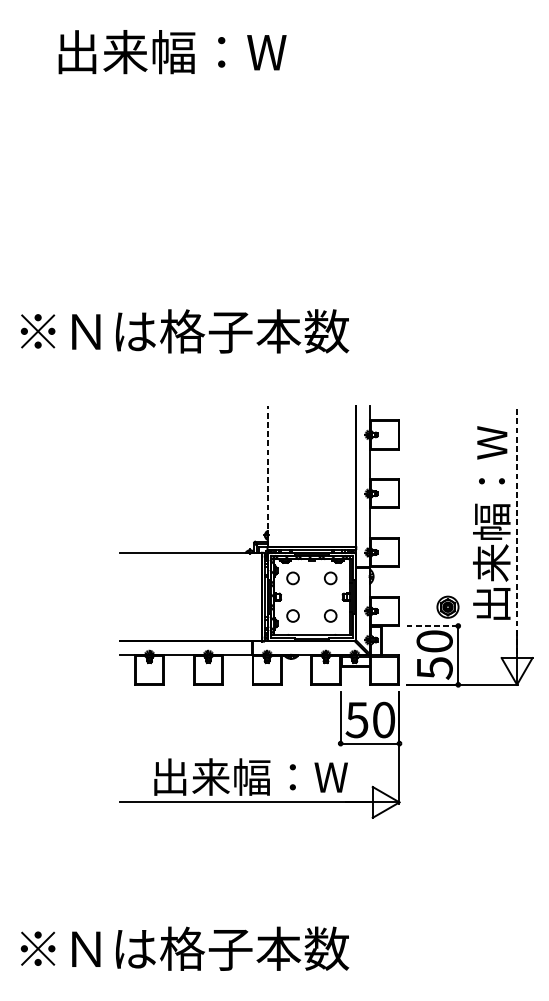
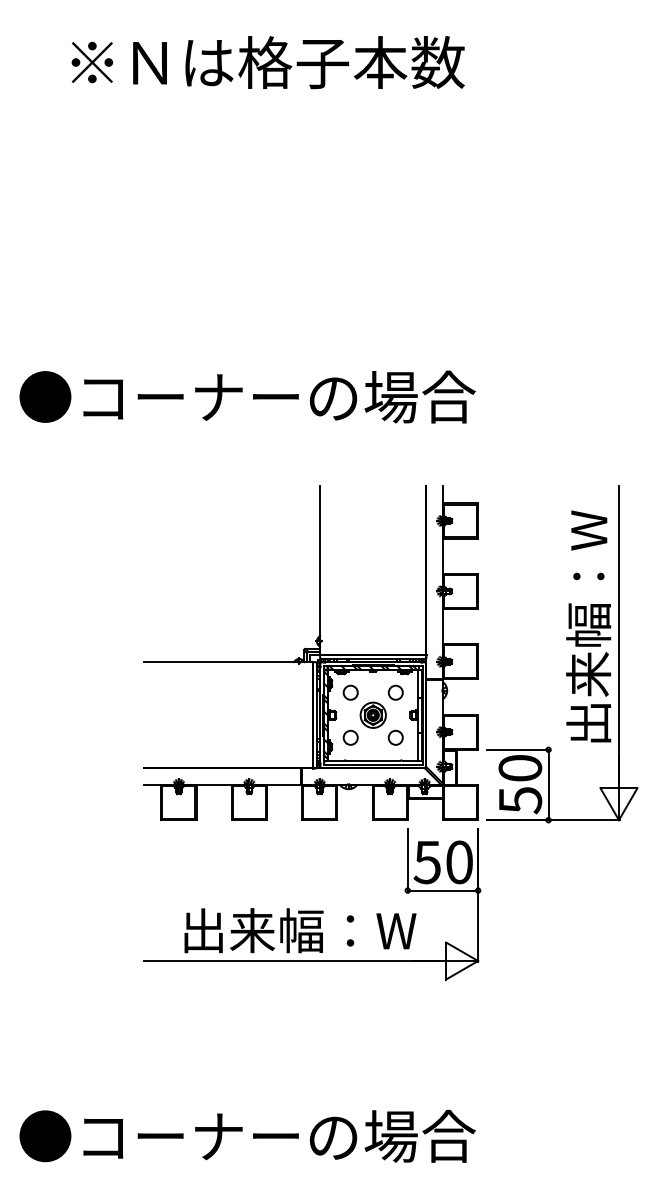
text: (223, 52) -> (267, 62), 出来幅：W -> ※Ｎは格子本数
text: (206, 330) -> (247, 396), ※Ｎは格子本数 -> ●コーナーの場合
line: (267, 476) -> (320, 570), dashed -> solid
line: (516, 529) -> (618, 634), dashed -> solid
part: (447, 606) -> (372, 714), moved
line: (433, 625) -> (518, 749), dashed -> solid
text: (206, 948) -> (247, 1135), ※Ｎは格子本数 -> ●コーナーの場合

